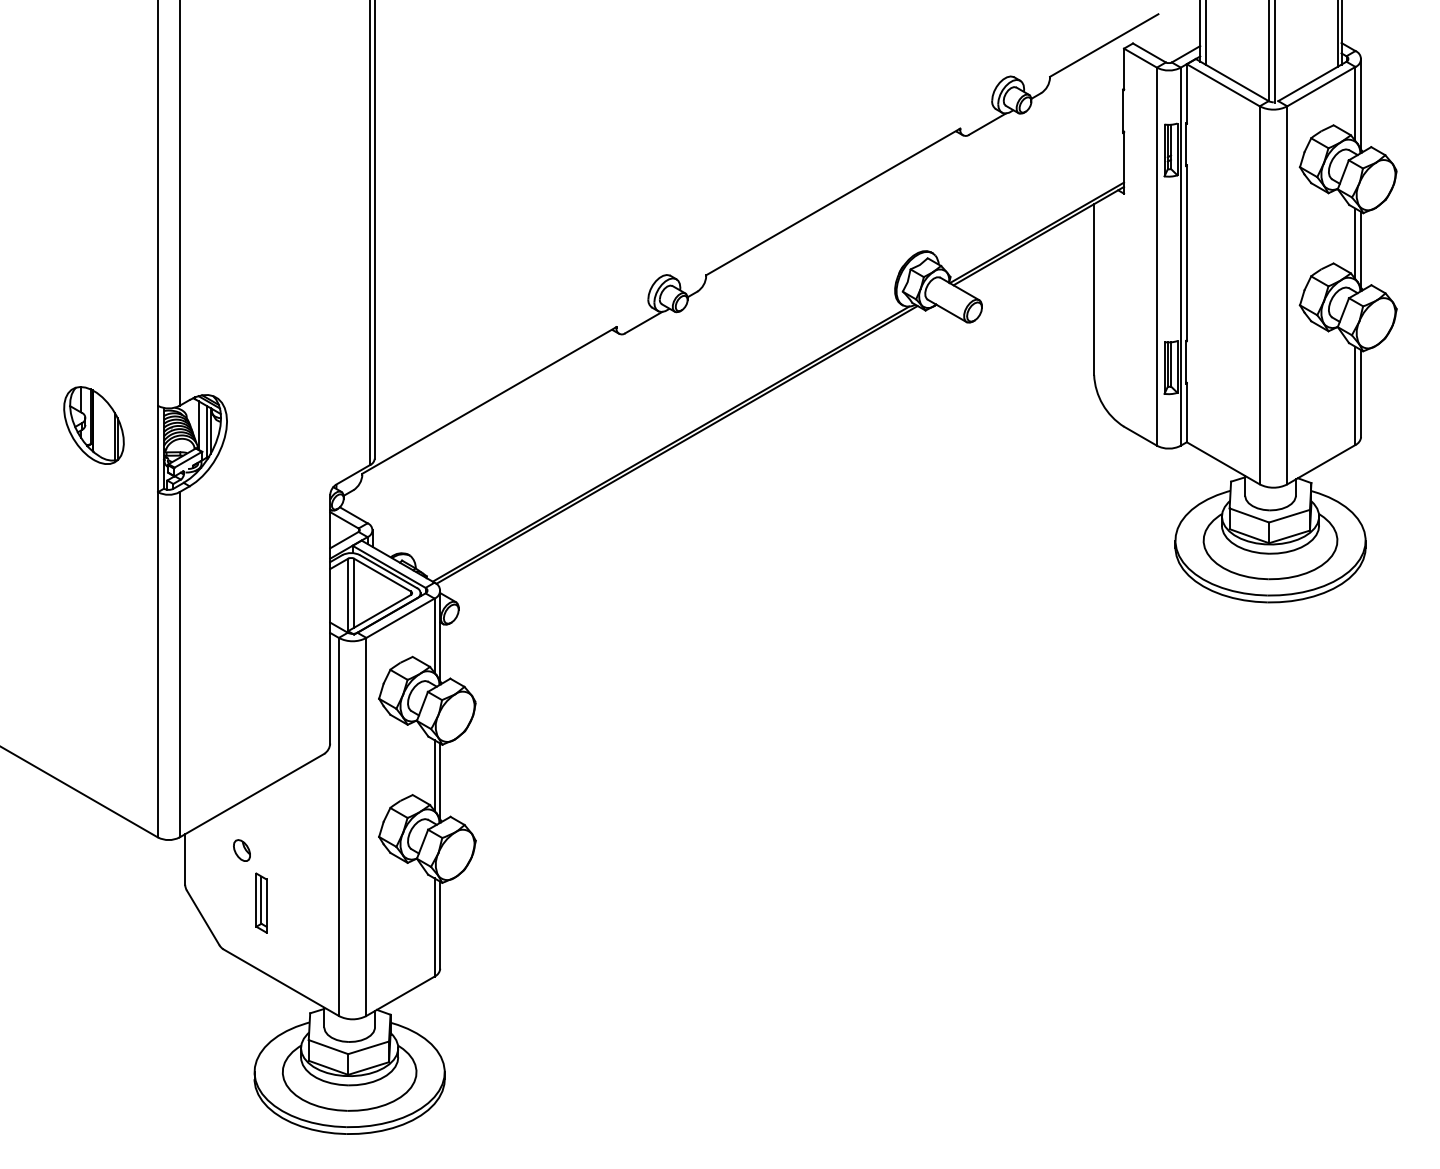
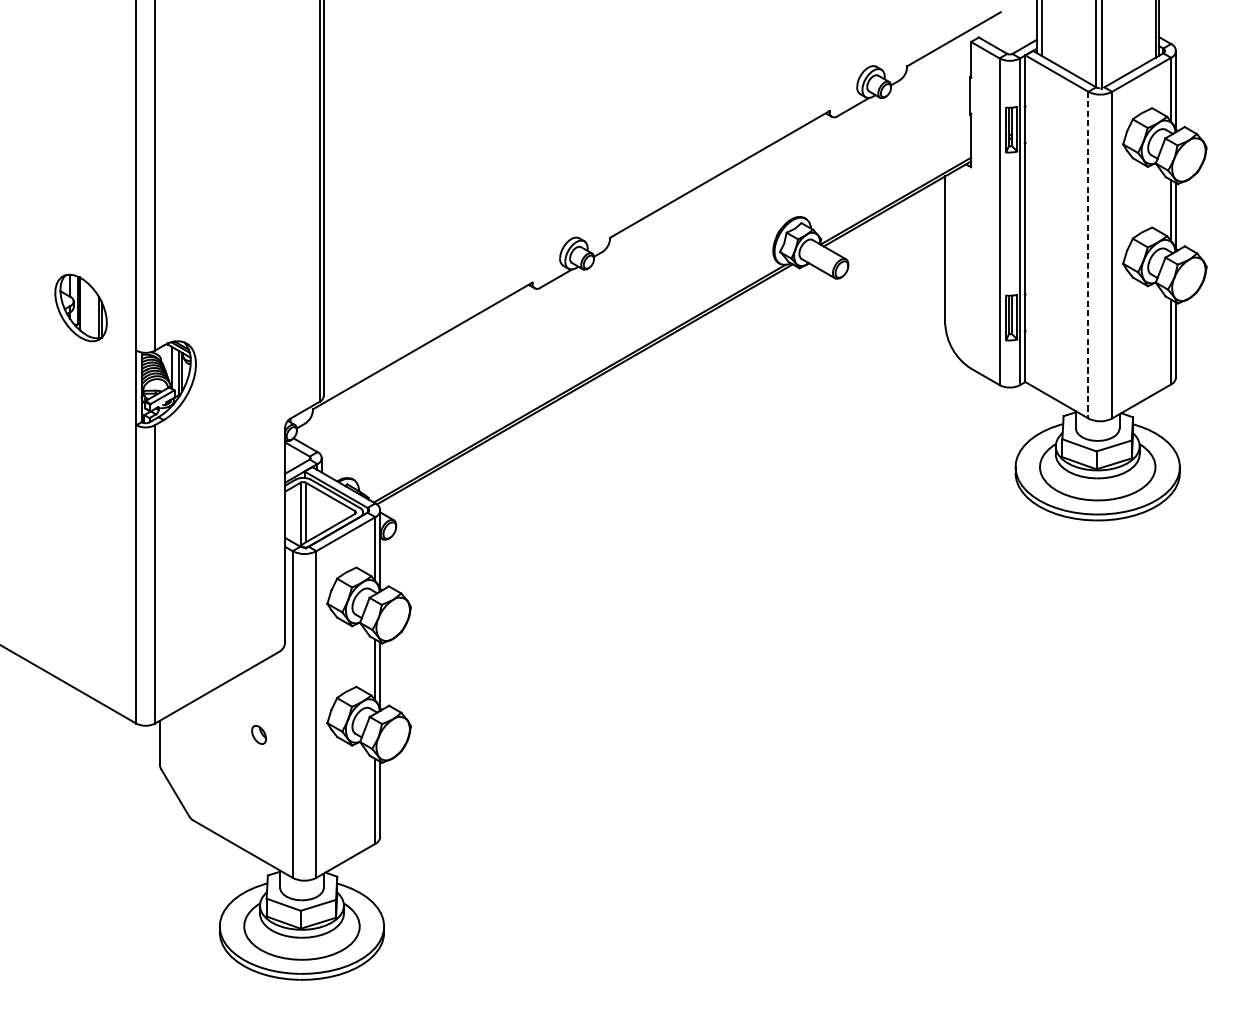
line: (1259, 295) -> (1088, 255), solid -> dashed
part: (93, 425) -> (80, 307), moved
part: (241, 850) -> (258, 734), moved
part: (261, 902) -> (225, 779), removed

